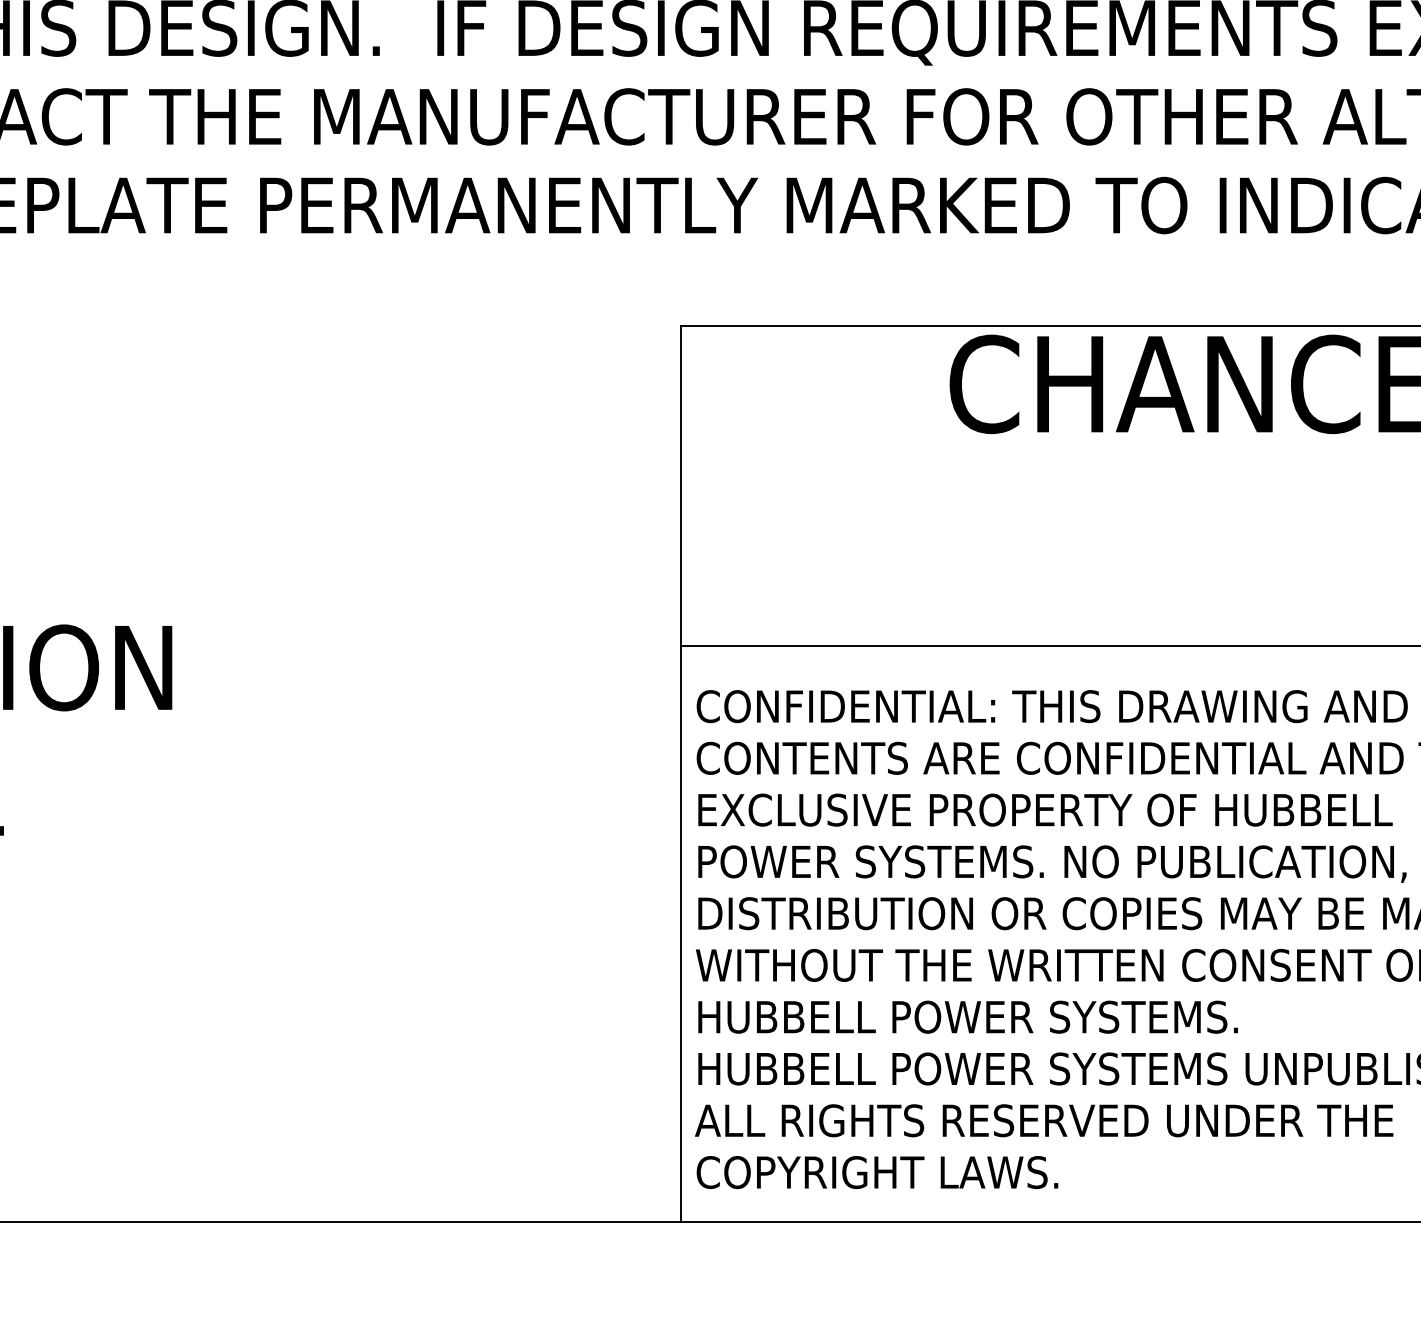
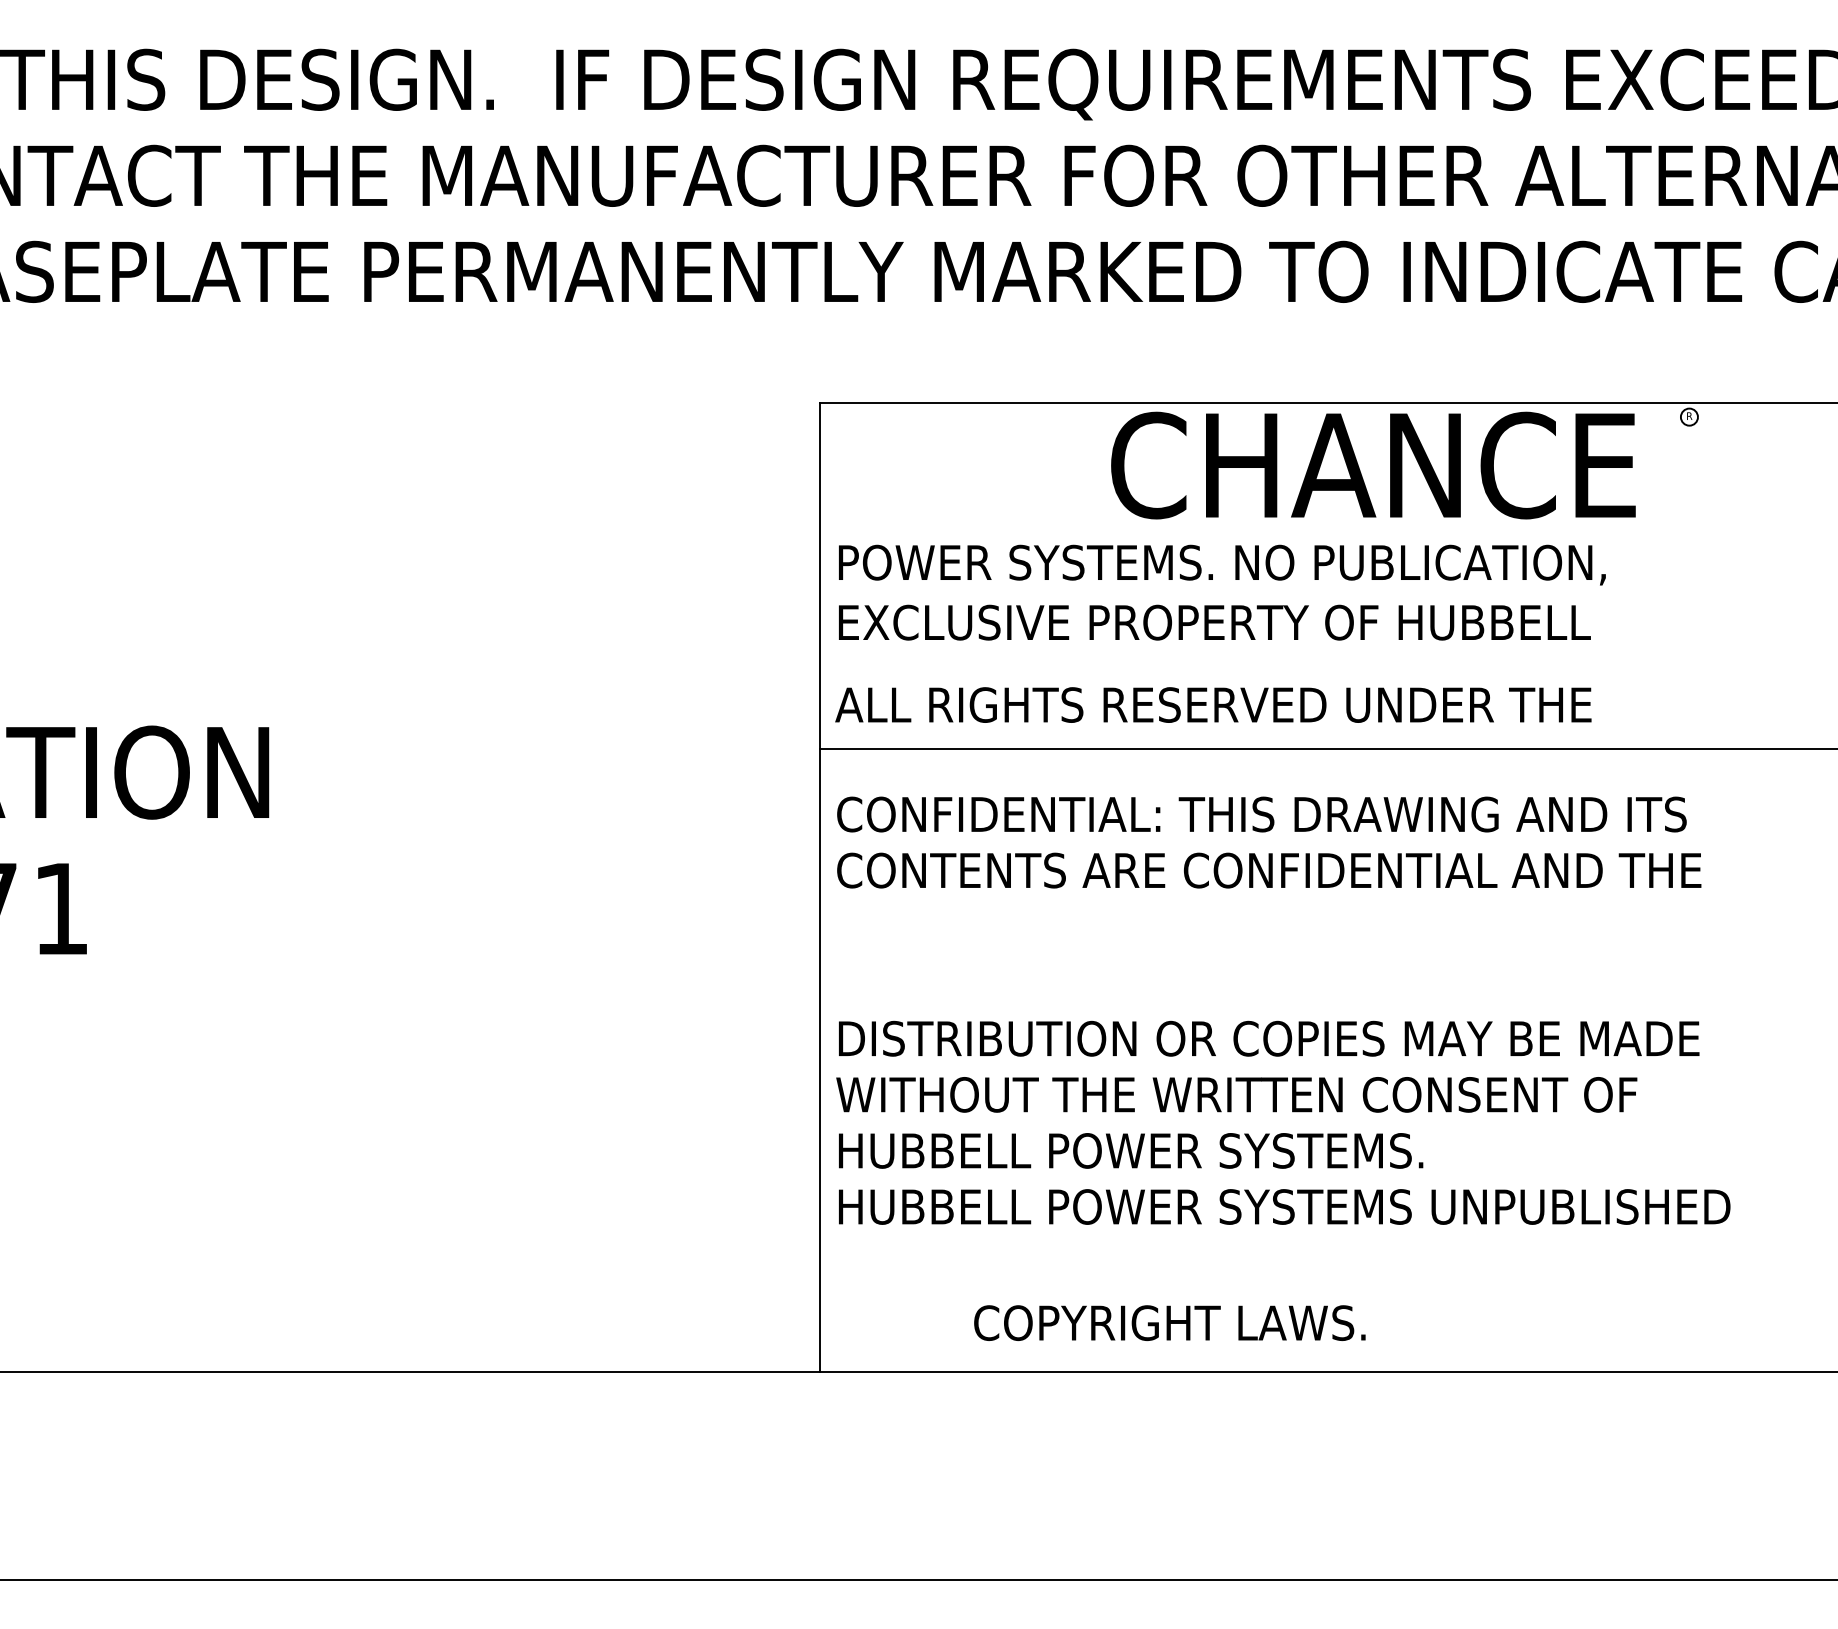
text: (1045, 809) -> (1214, 622), moved
text: (1052, 863) -> (1222, 564), moved
text: (1044, 1120) -> (1213, 704), moved
text: (877, 1171) -> (1169, 1322), moved

